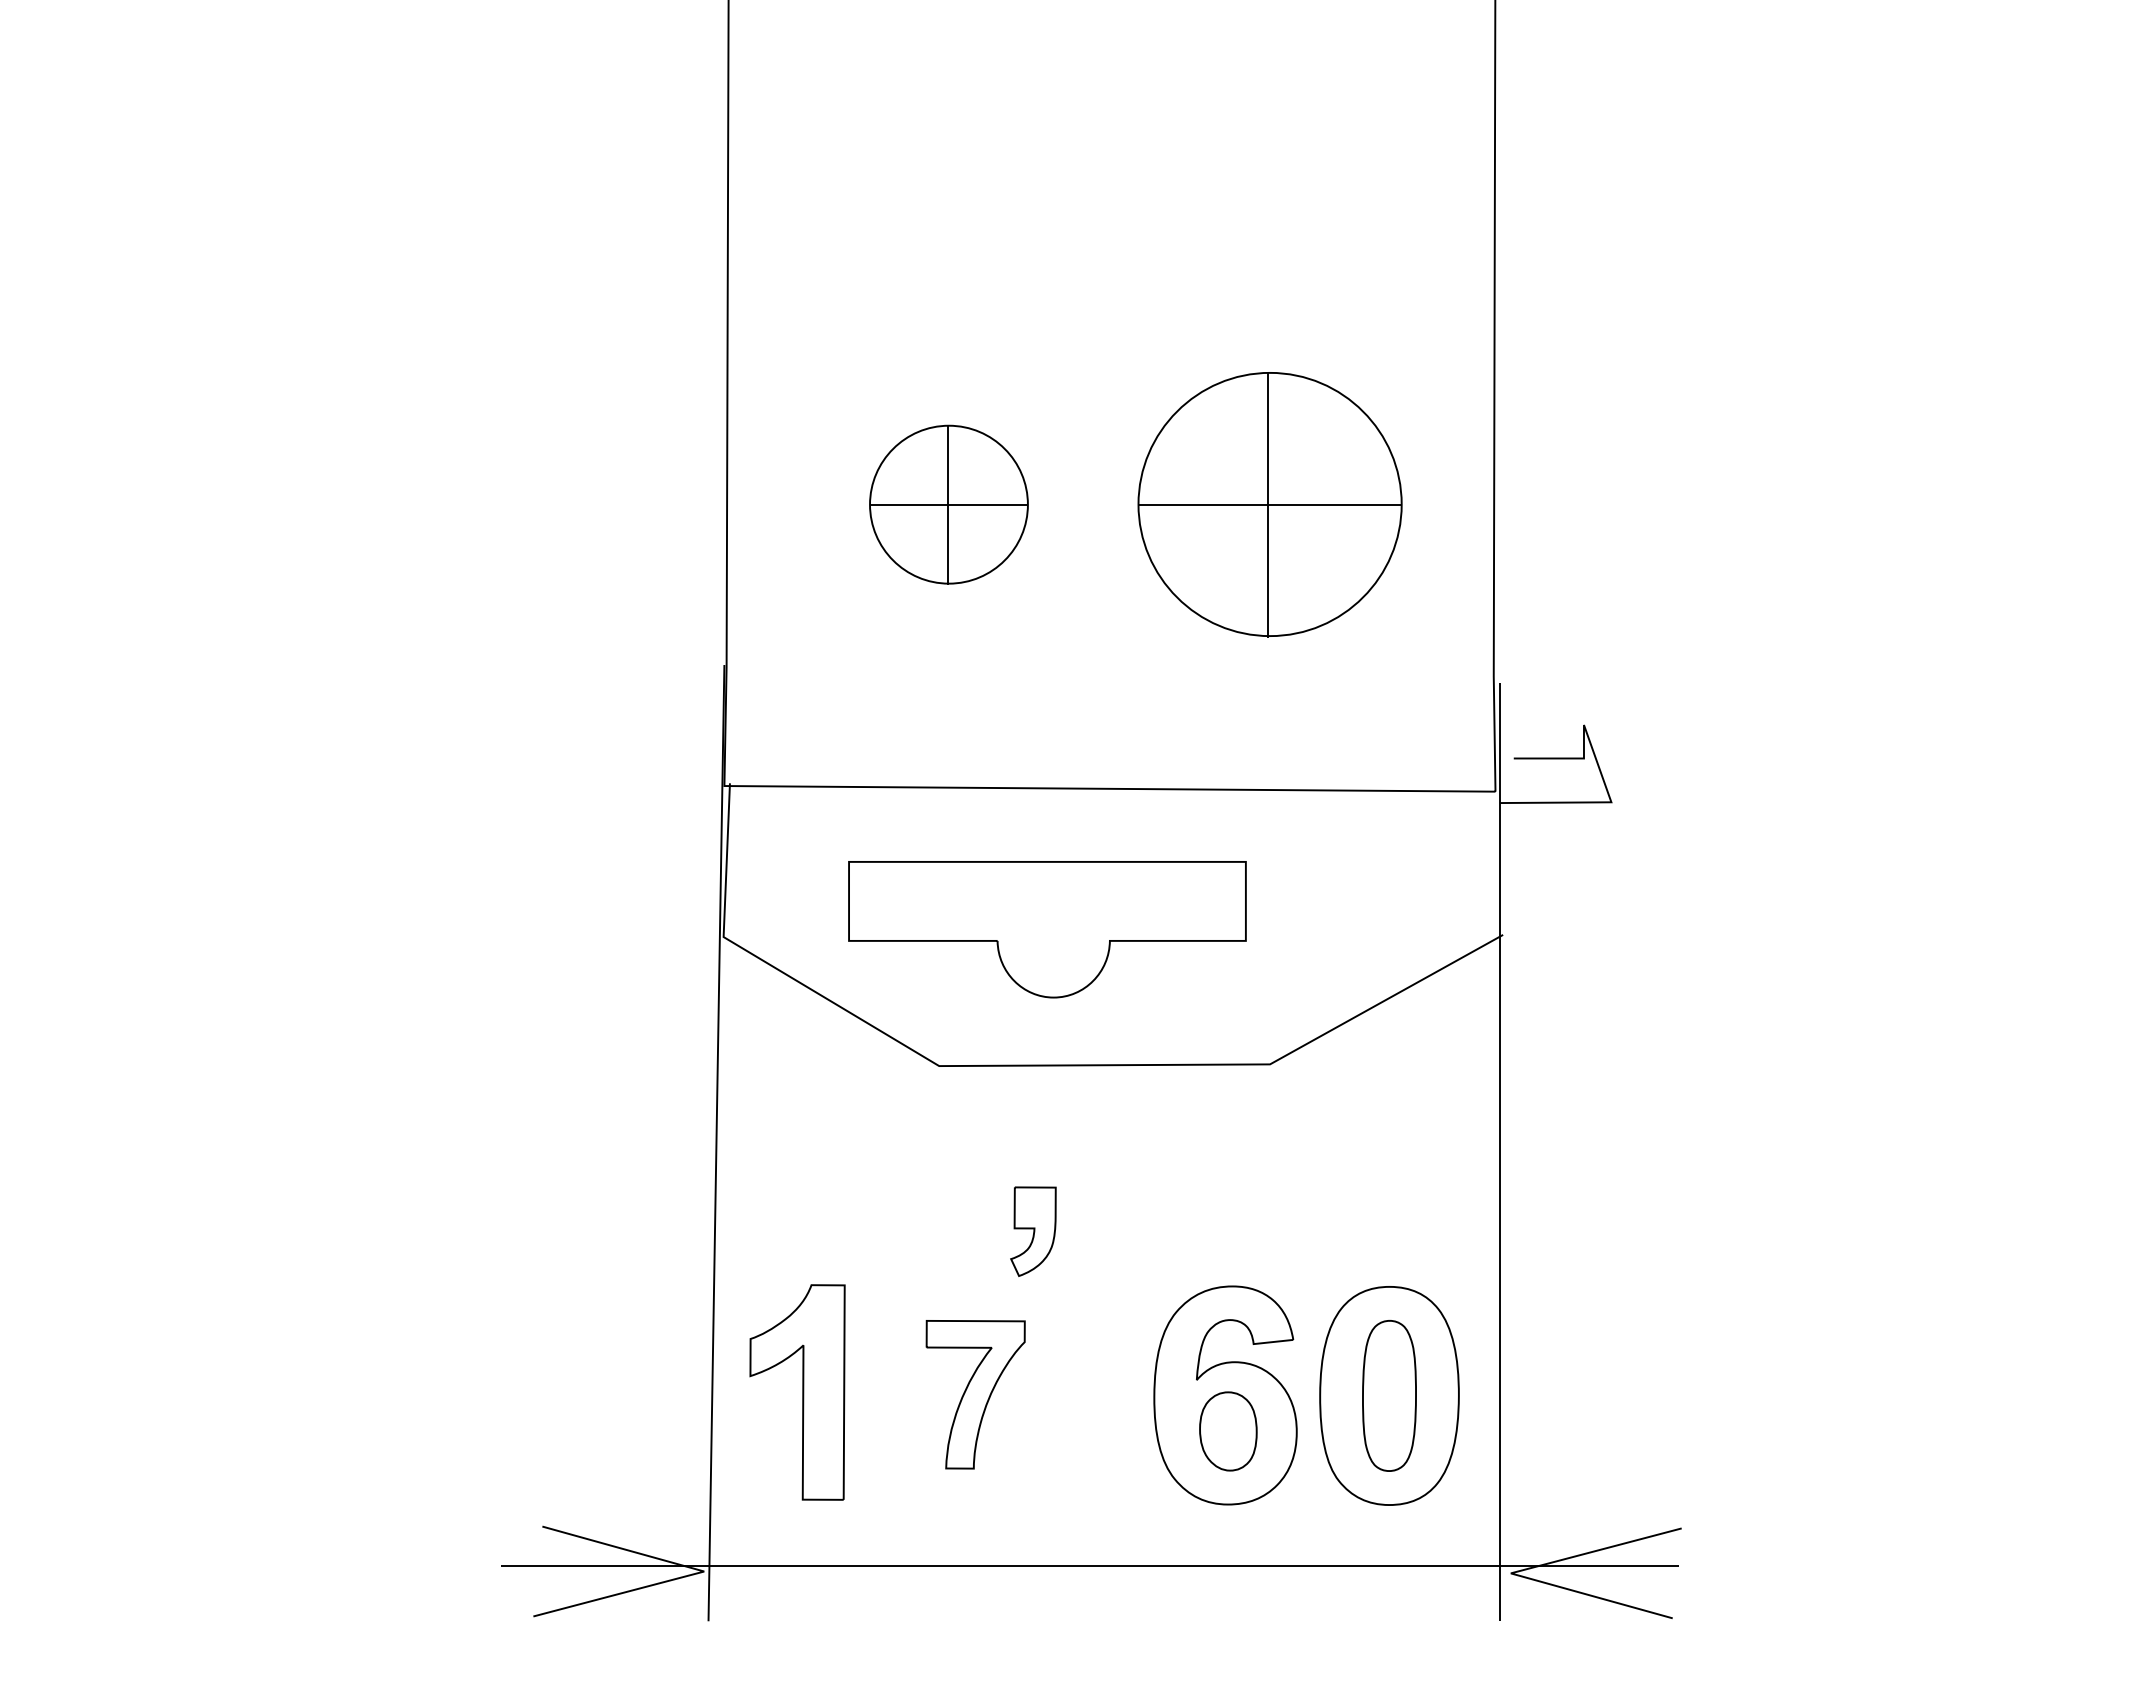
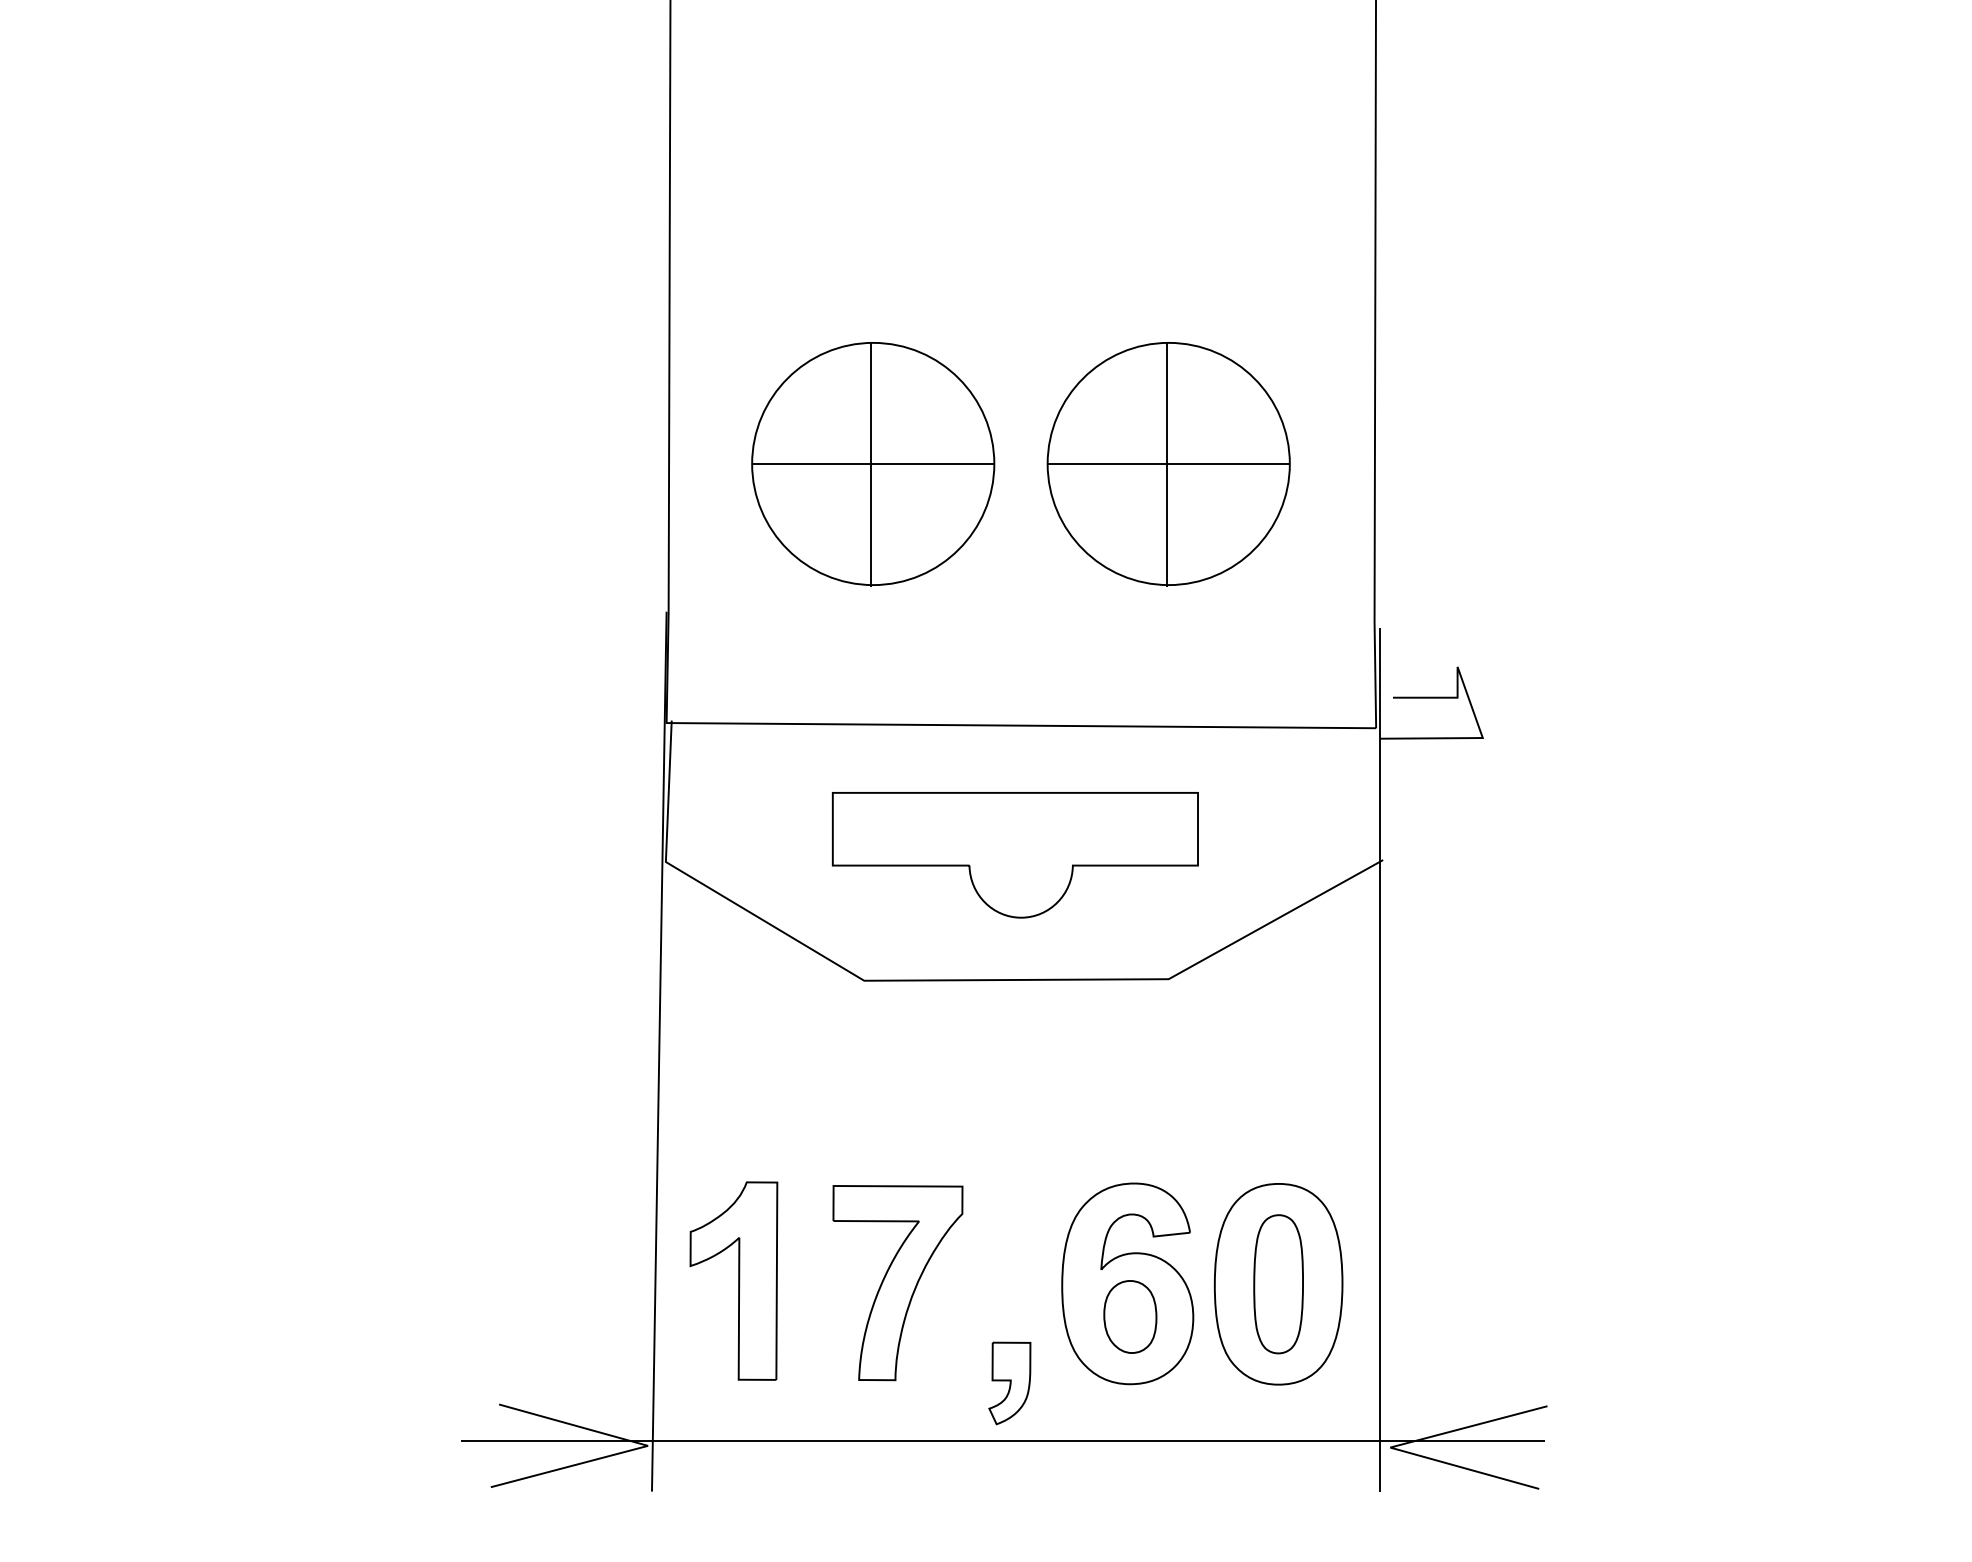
part: (948, 504) -> (872, 463), size x1.67
part: (1047, 929) -> (1015, 855), moved
part: (1033, 1231) -> (1009, 1383), moved
part: (975, 1394) -> (897, 1282), size x1.43

